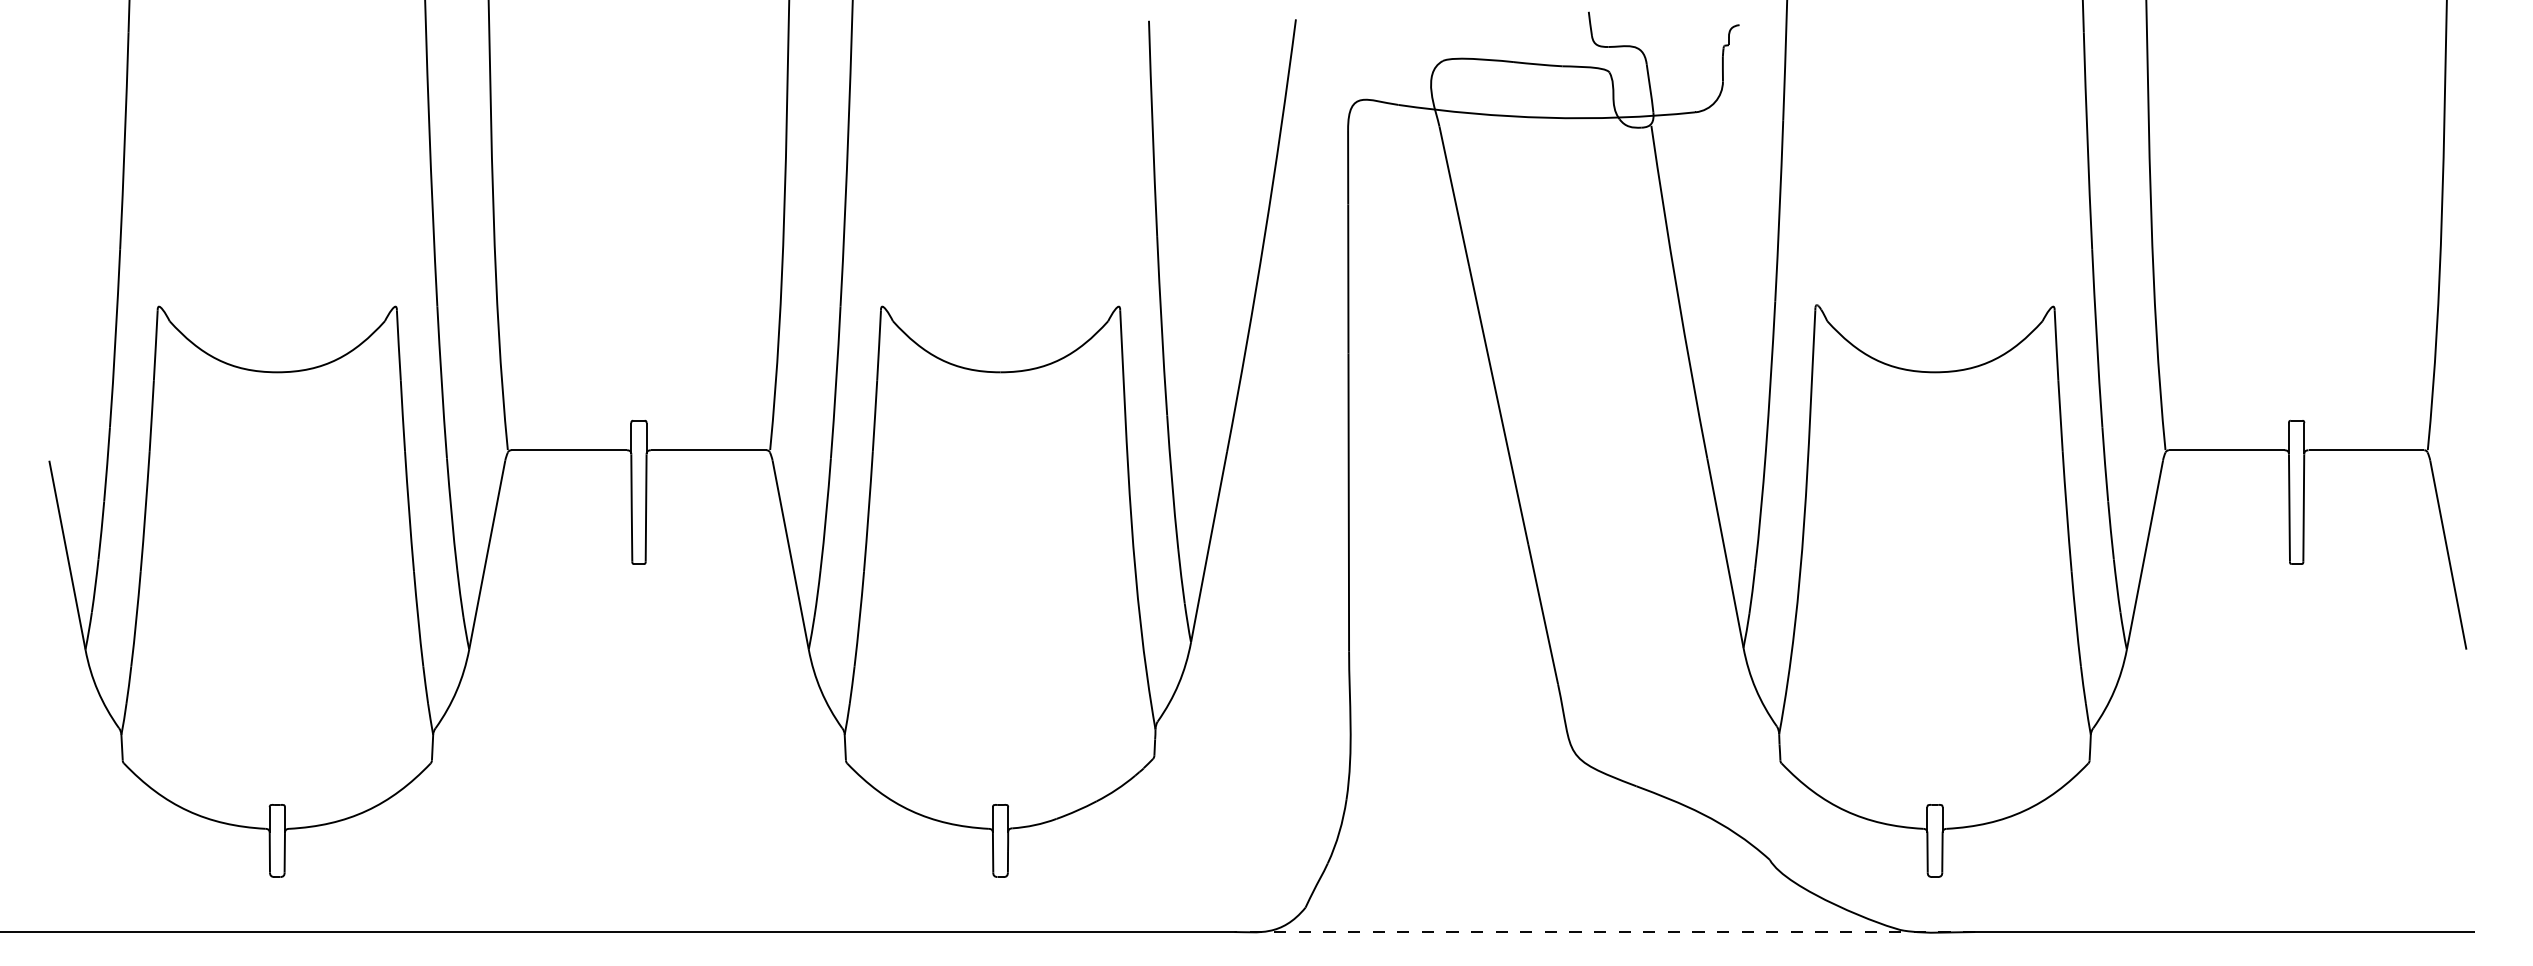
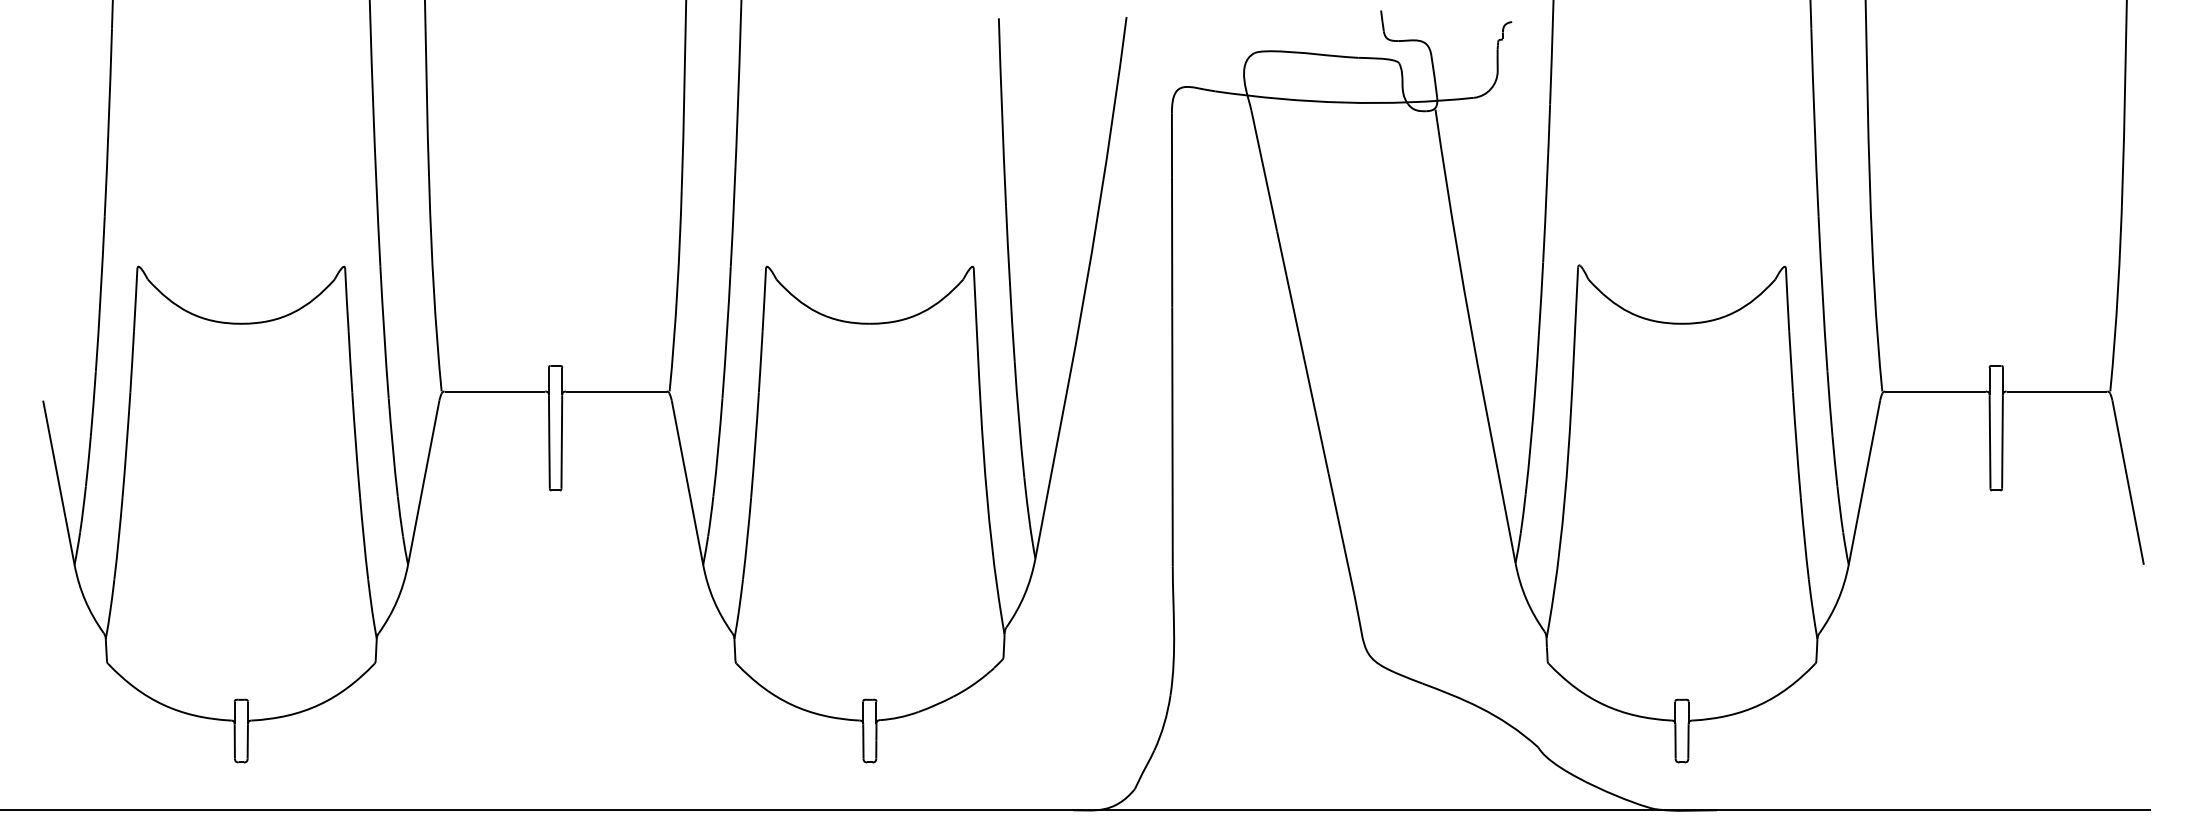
line: (1604, 932) -> (1394, 810), dashed -> solid

